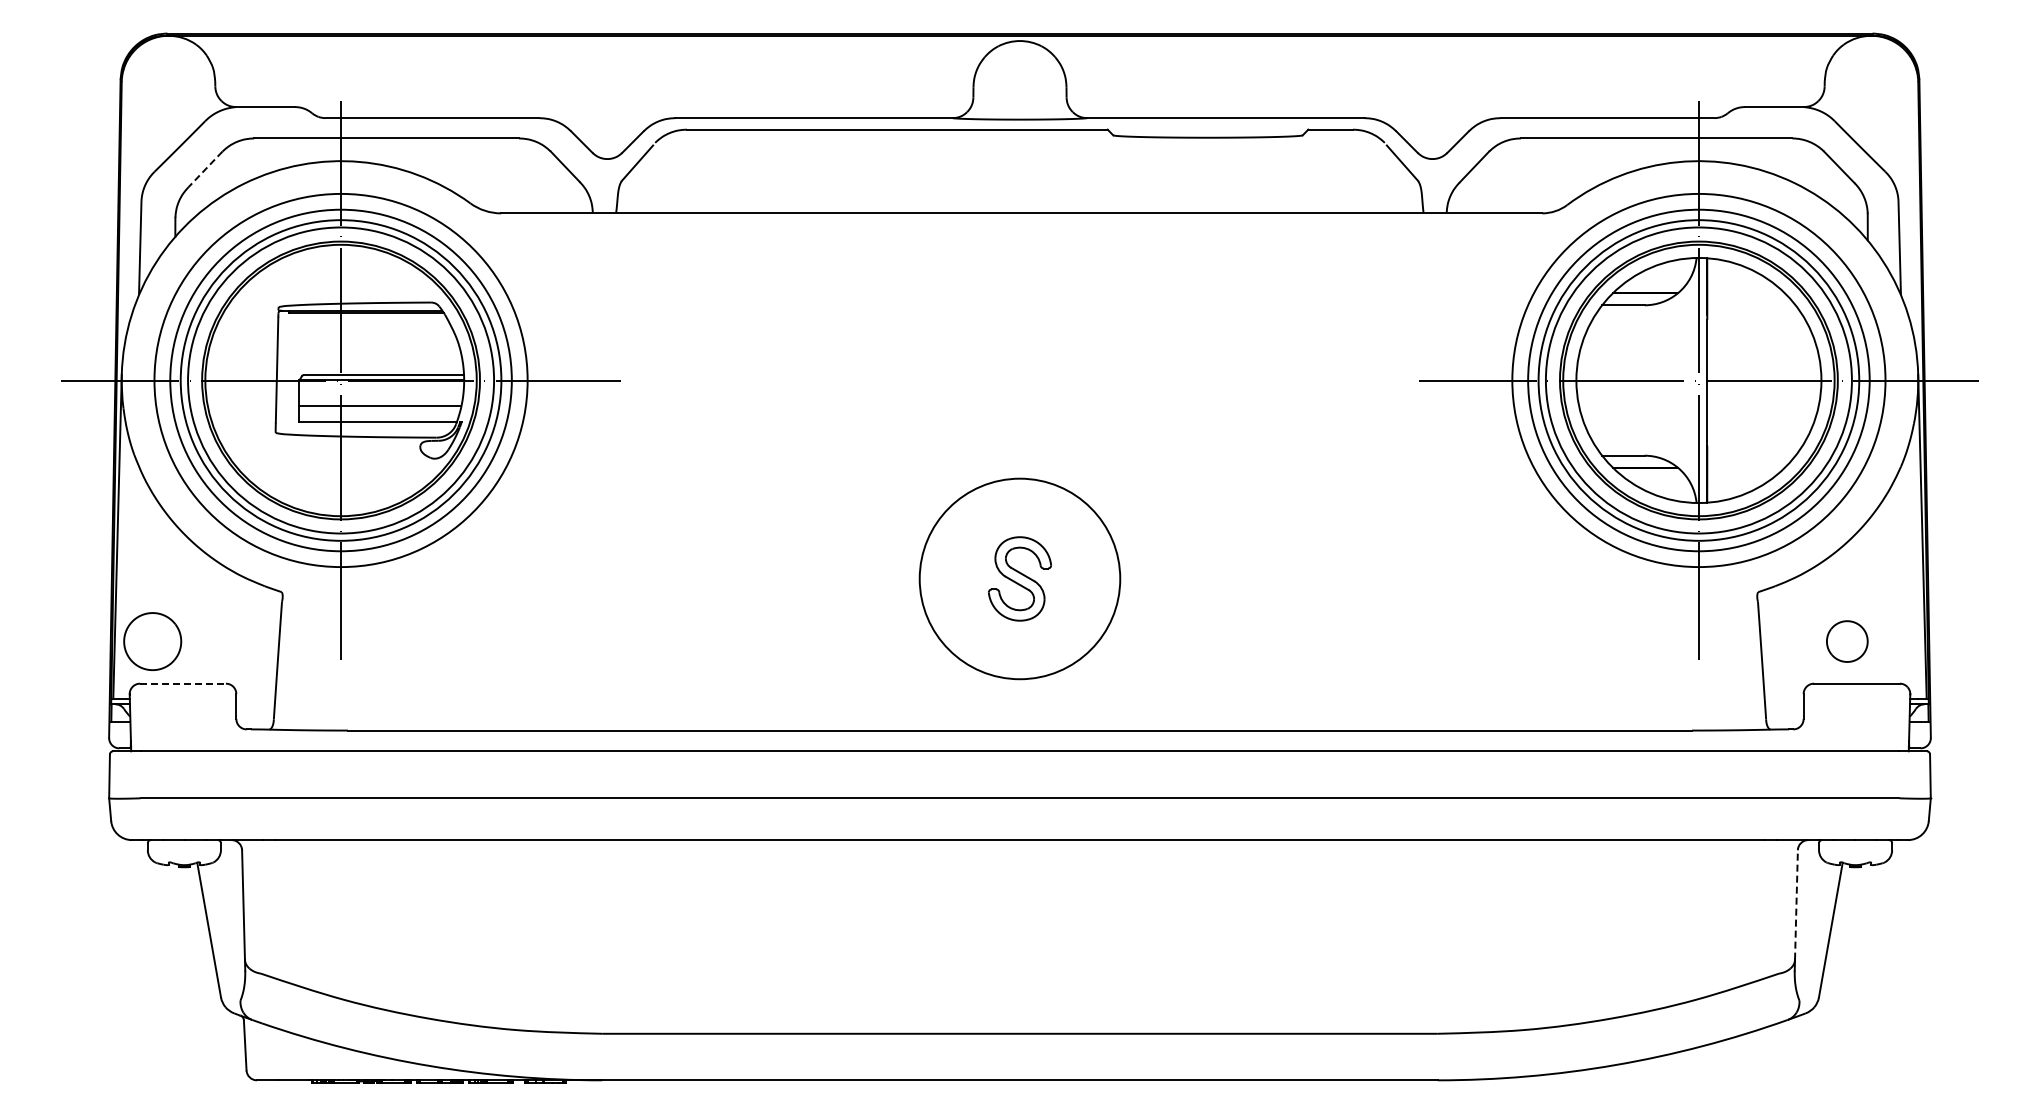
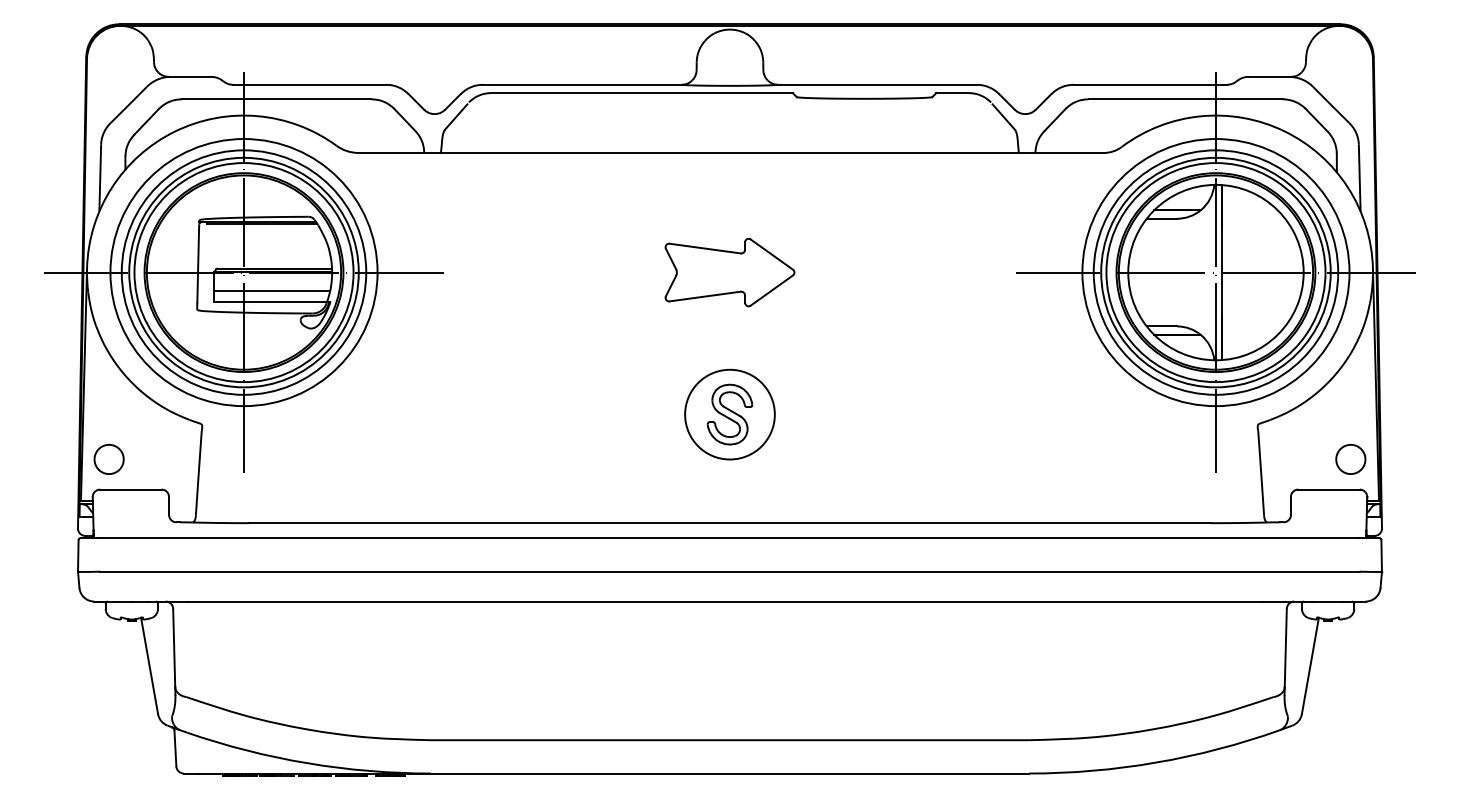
line: (205, 169) -> (146, 121), dashed -> solid
part: (1019, 380) -> (729, 272), added
circle: (1019, 578) -> (729, 414), size x0.62
part: (152, 641) -> (109, 459), size x0.71
part: (1847, 641) -> (1350, 459), moved
line: (183, 683) -> (131, 489), dashed -> solid
line: (1796, 904) -> (1285, 647), dashed -> solid

